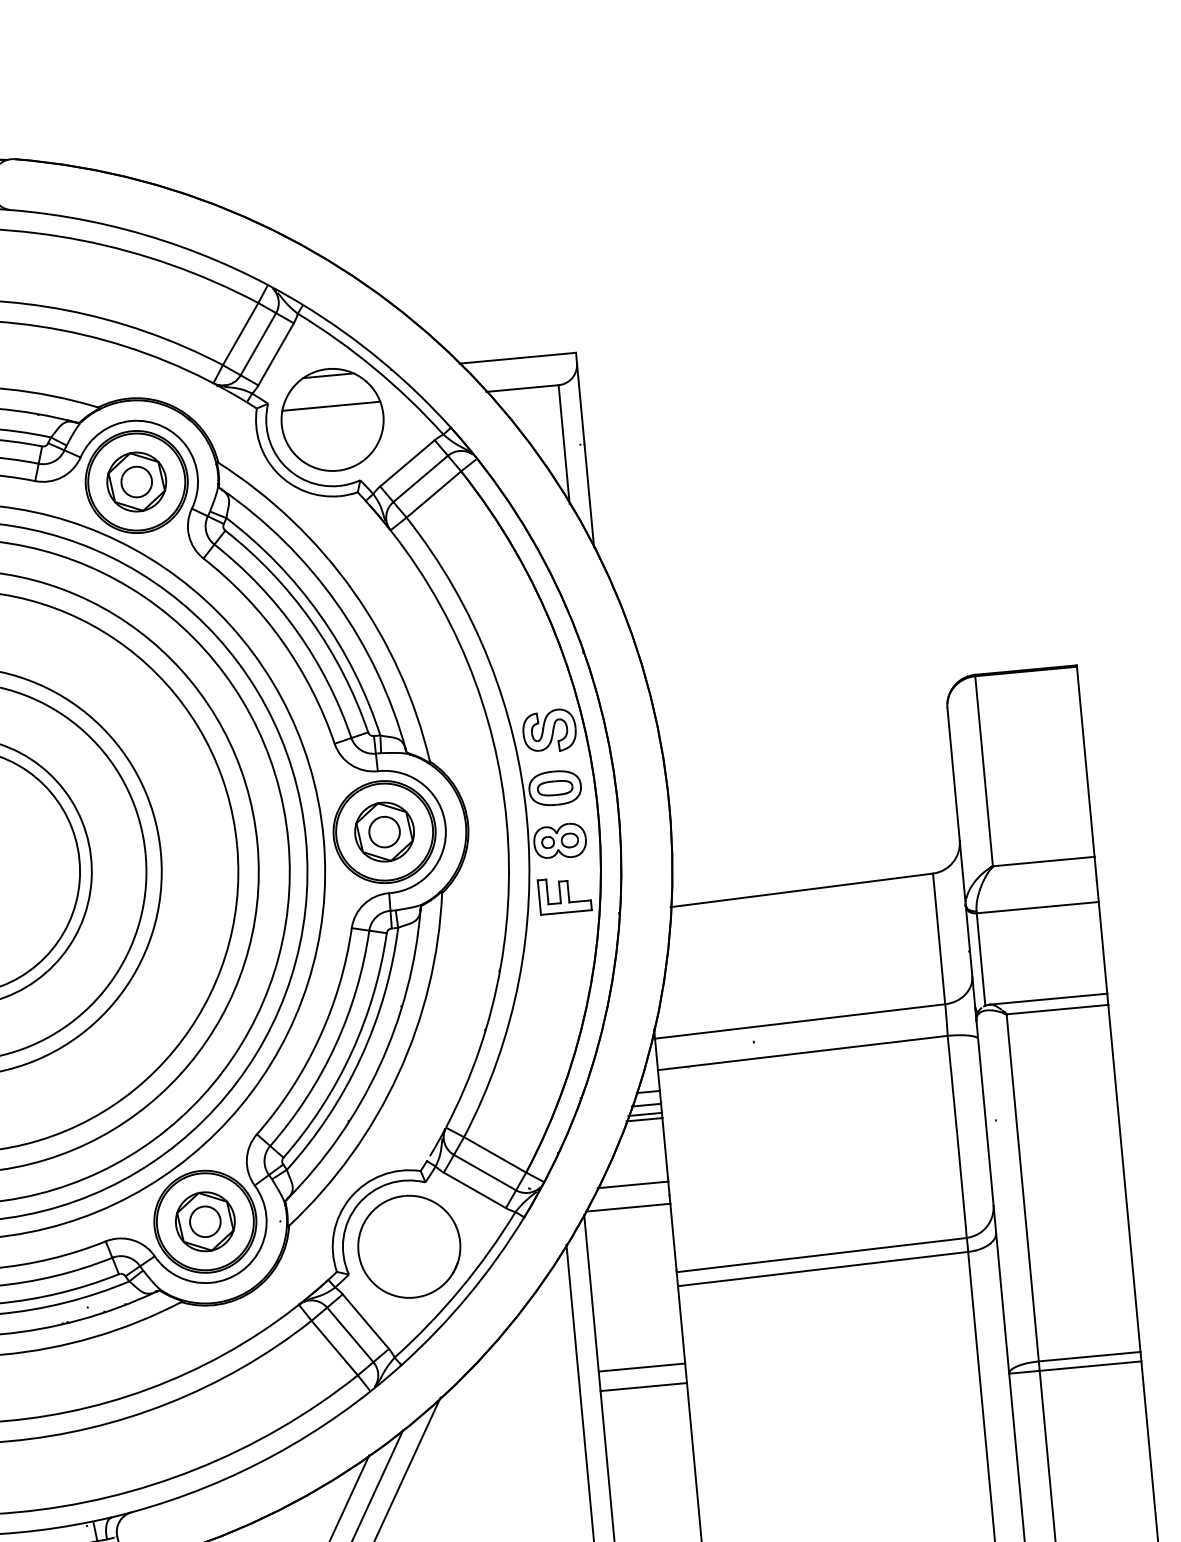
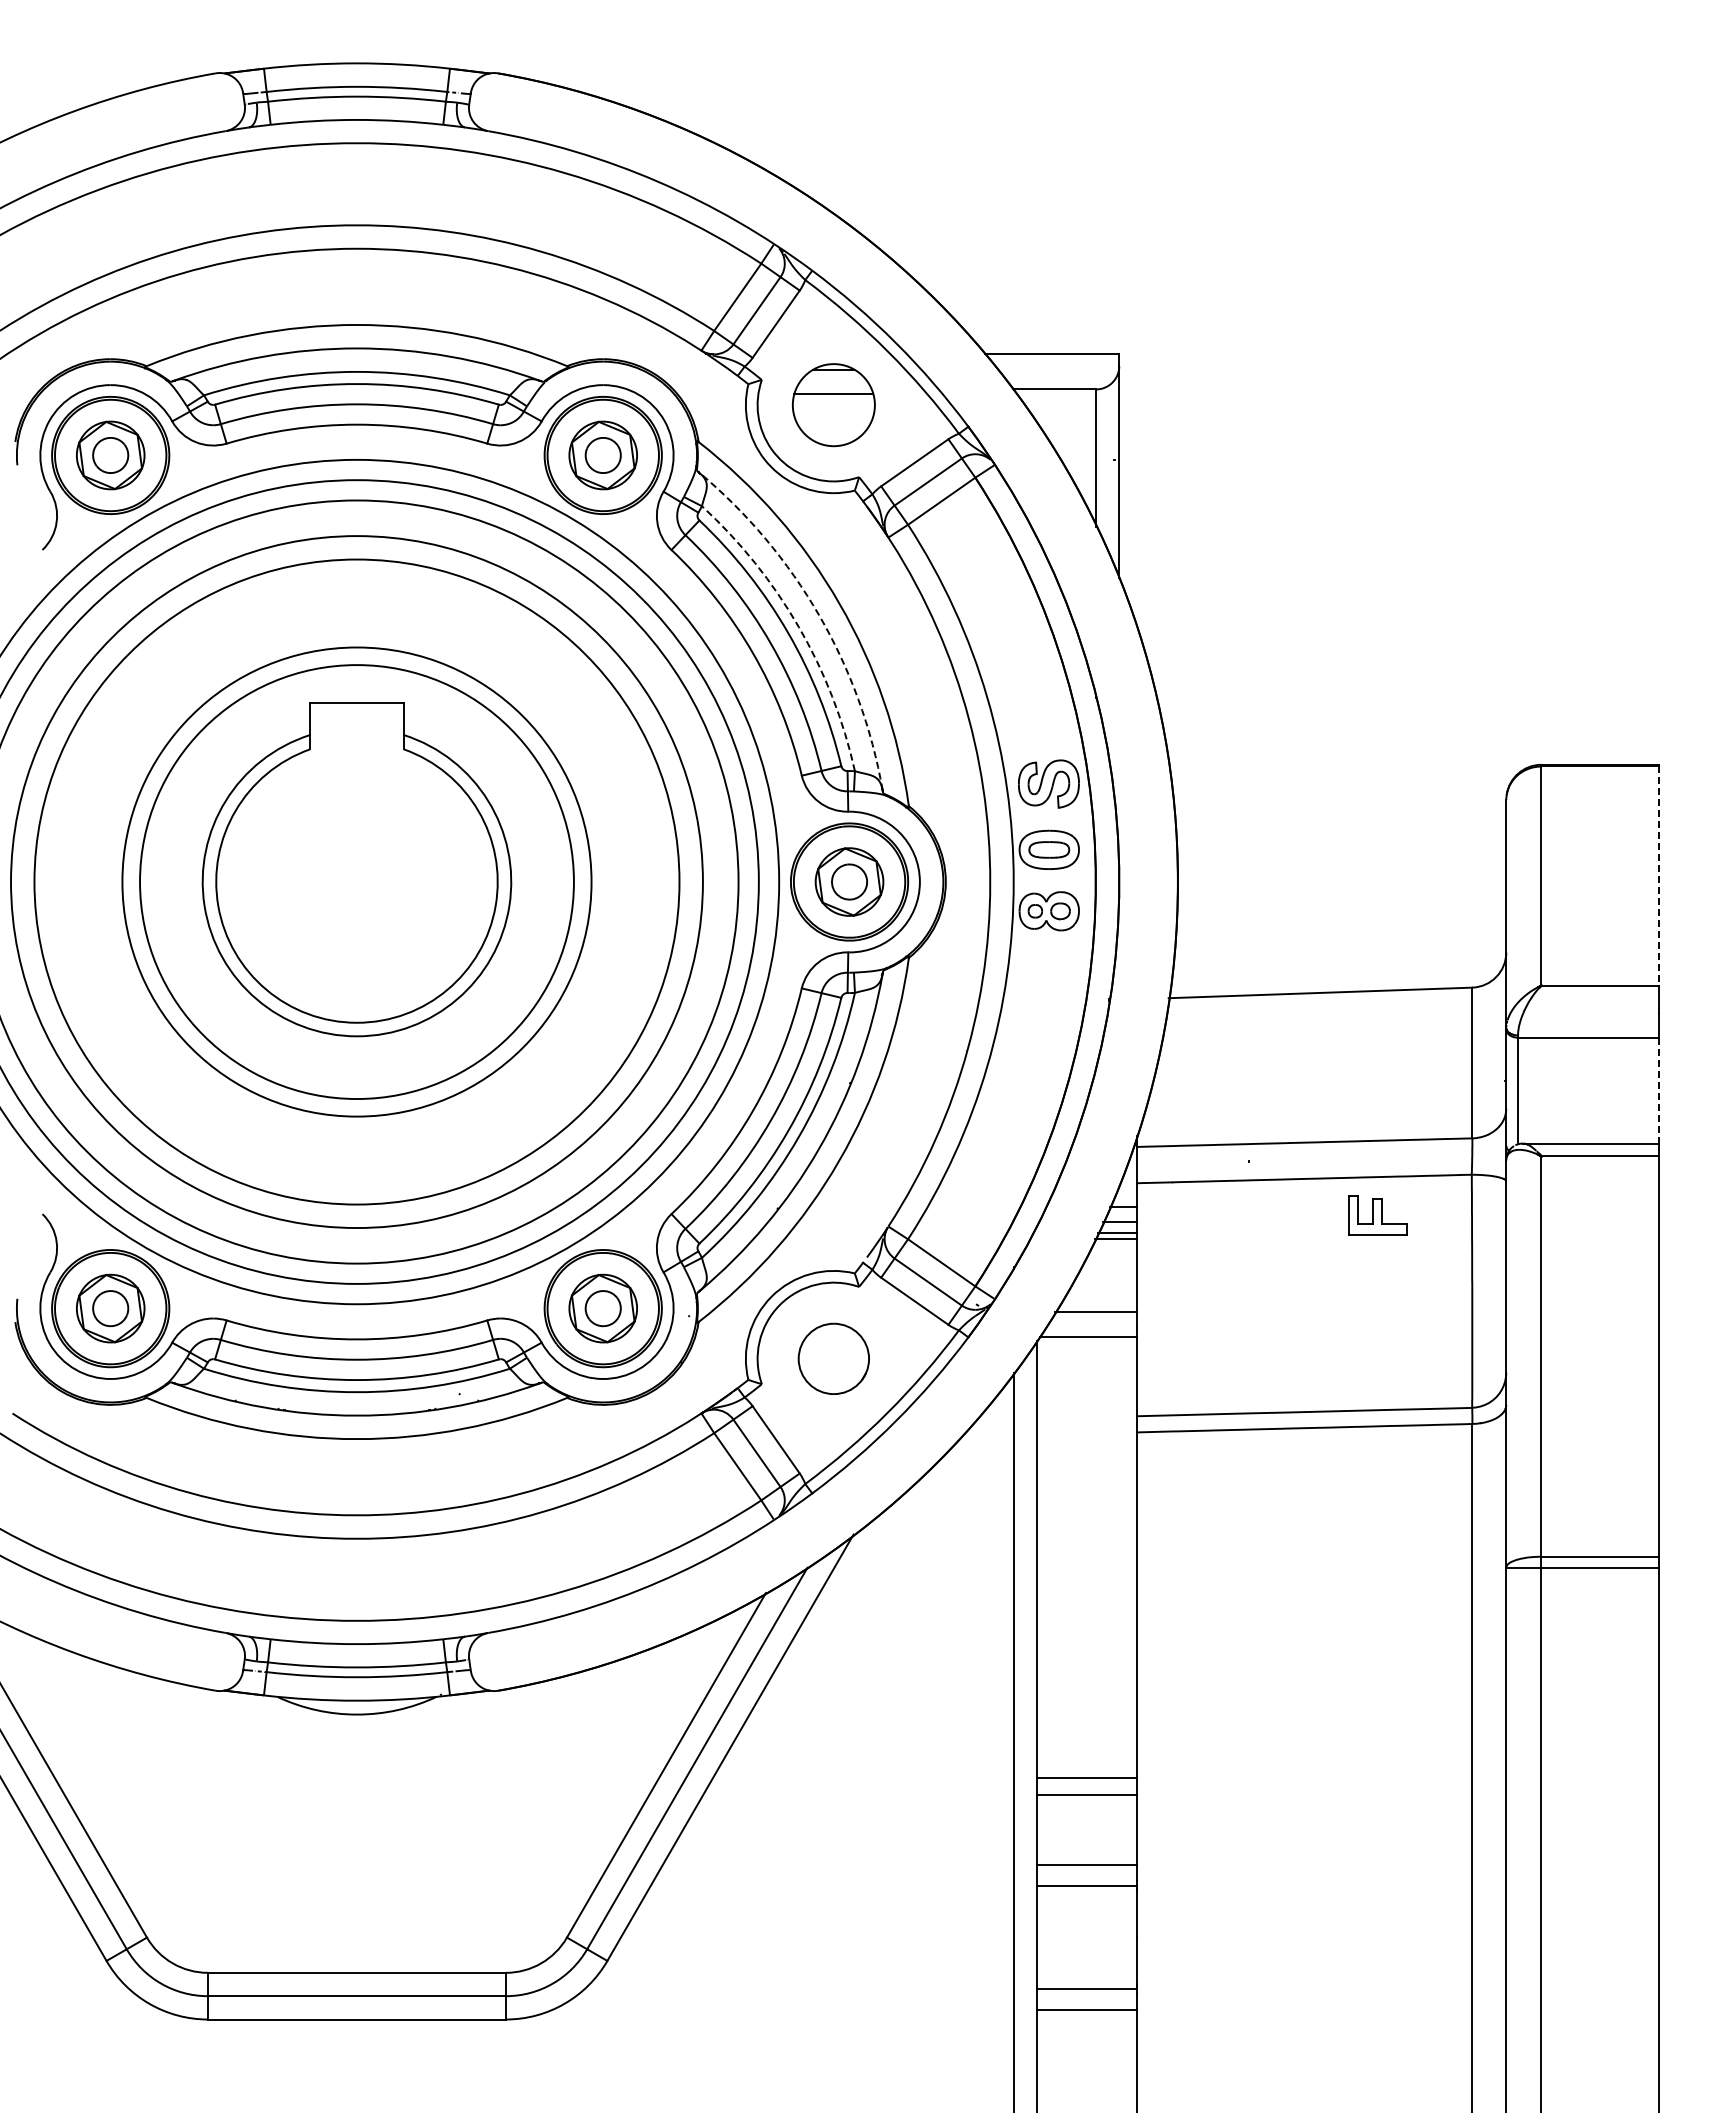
part: (332, 419) -> (833, 404), size x0.7
arc: (337, 603) -> (819, 615), solid -> dashed
arc: (319, 614) -> (798, 626), solid -> dashed
line: (1085, 762) -> (1658, 876), solid -> dashed
part: (564, 895) -> (1377, 1215), moved
line: (1102, 947) -> (1658, 1090), solid -> dashed
part: (409, 1246) -> (833, 1358), size x0.6
line: (641, 1367) -> (1086, 1521), removed
line: (643, 1387) -> (1086, 1544), removed

